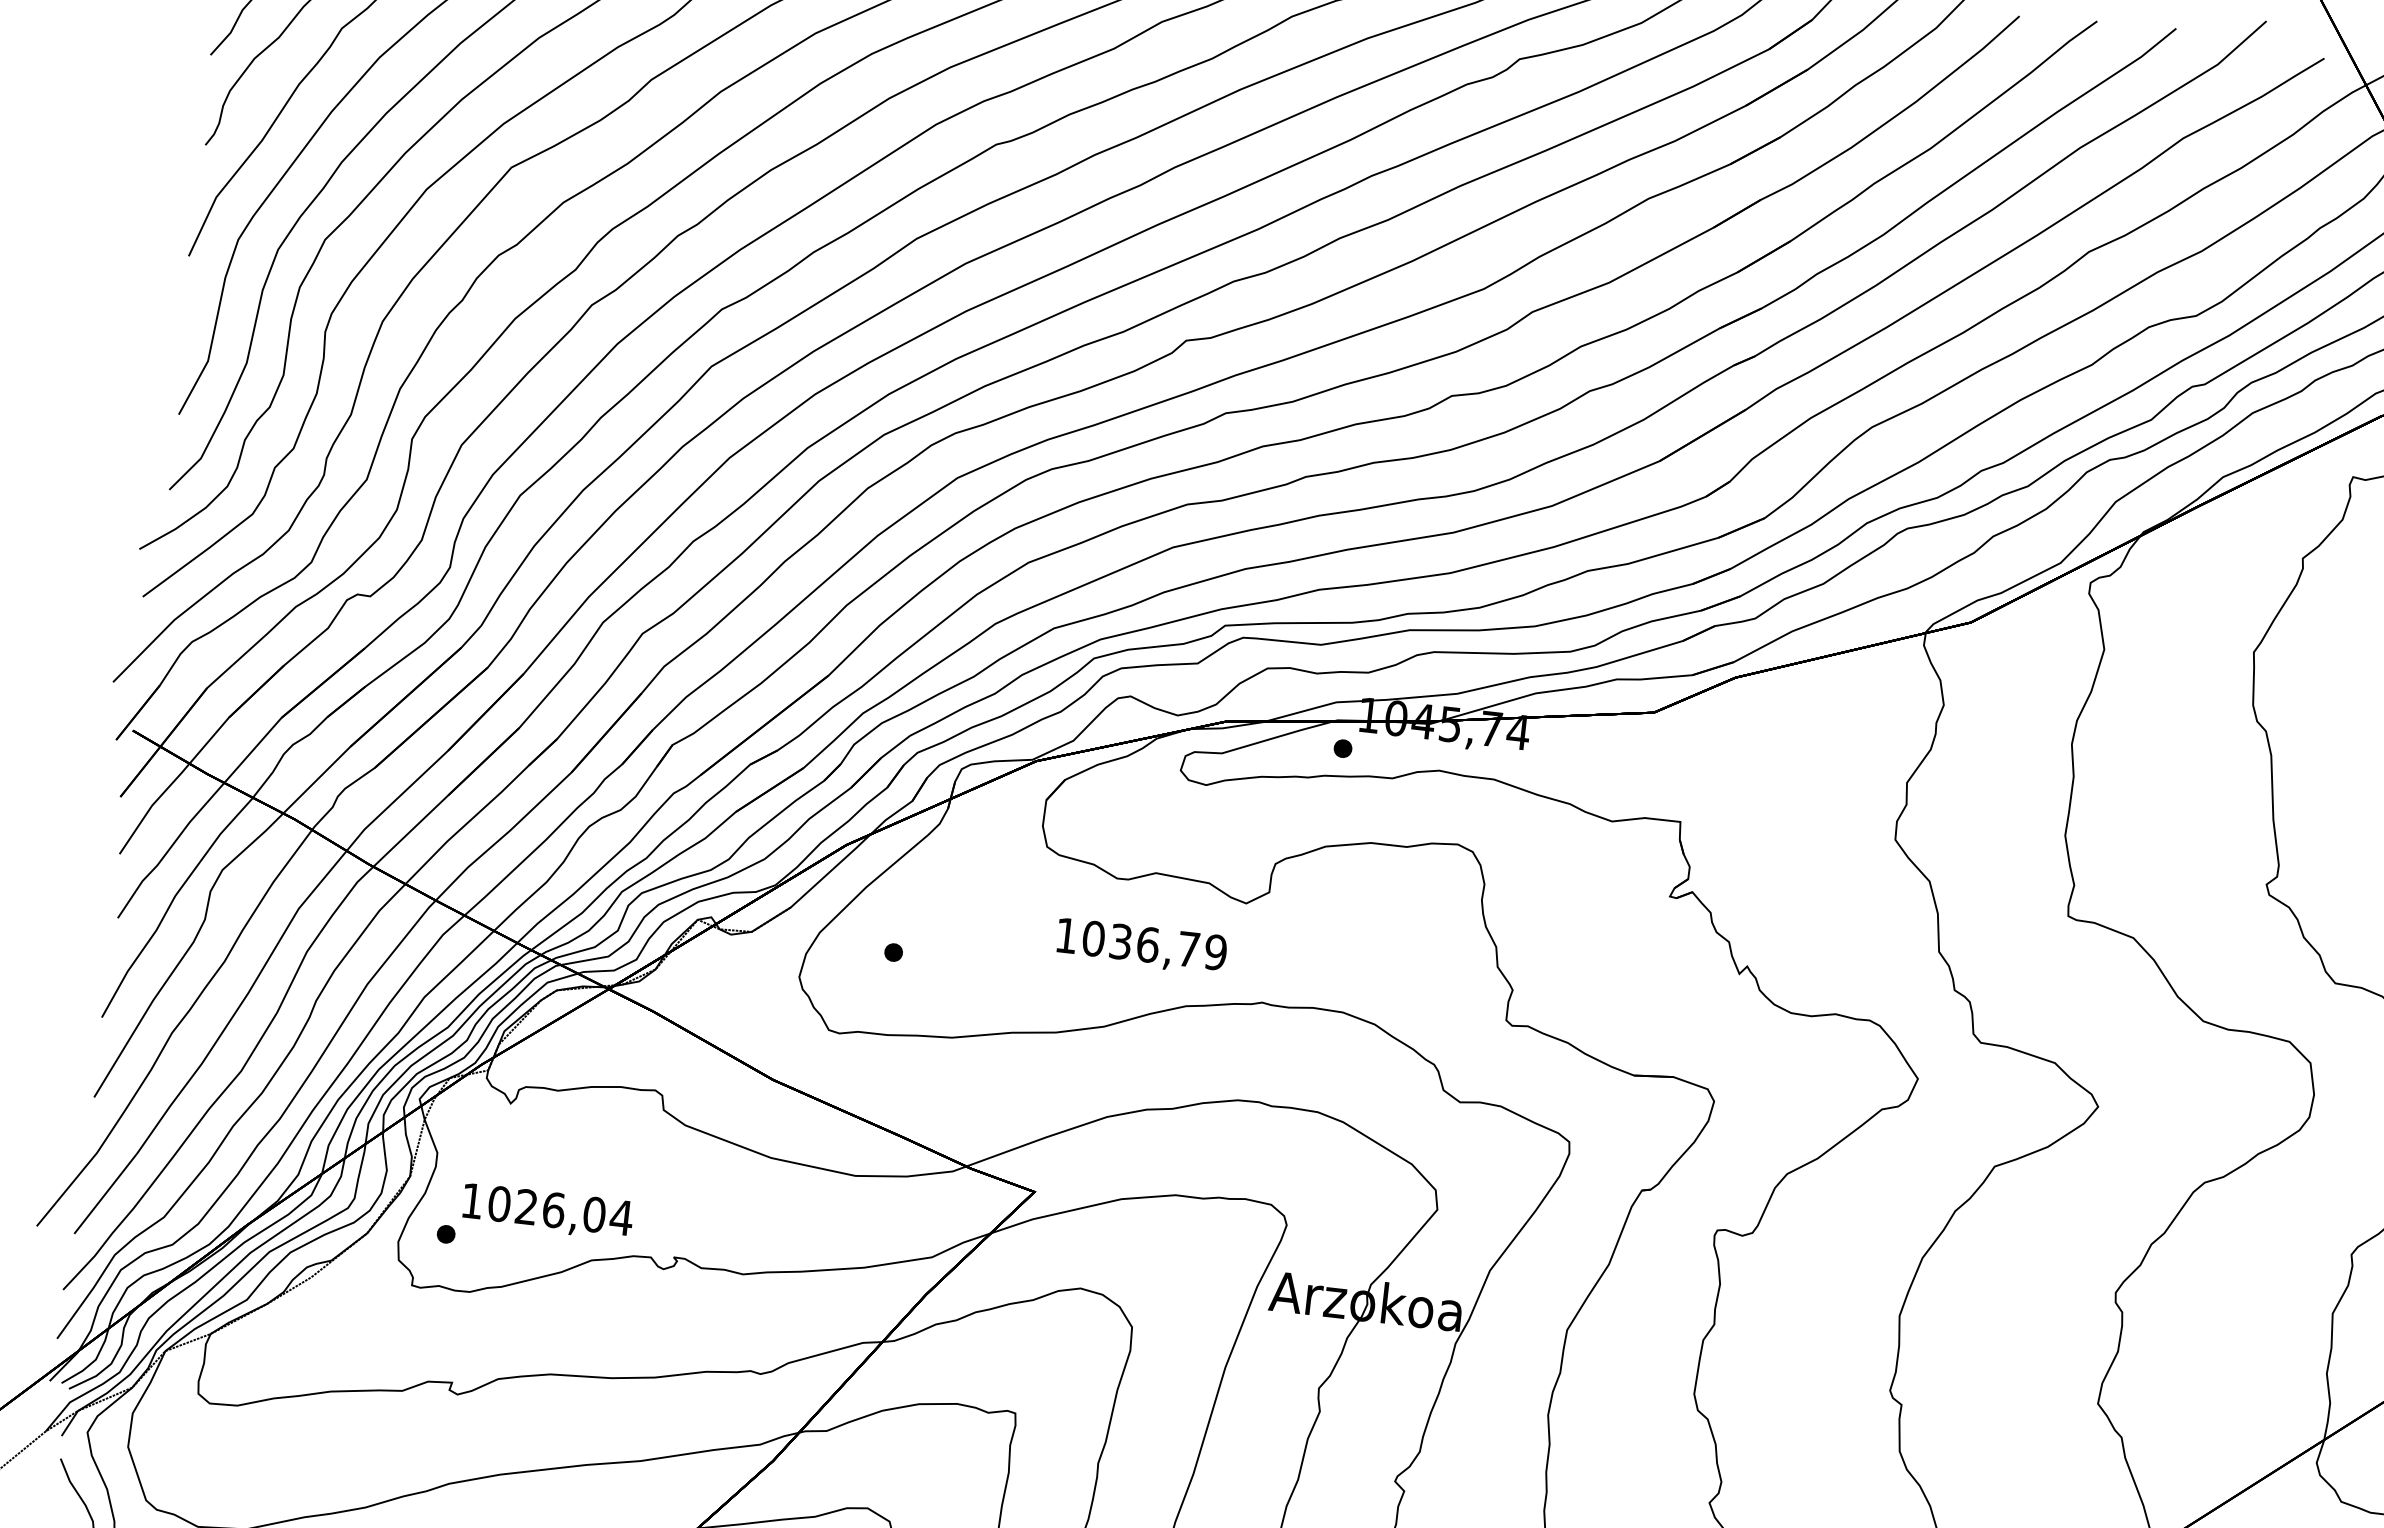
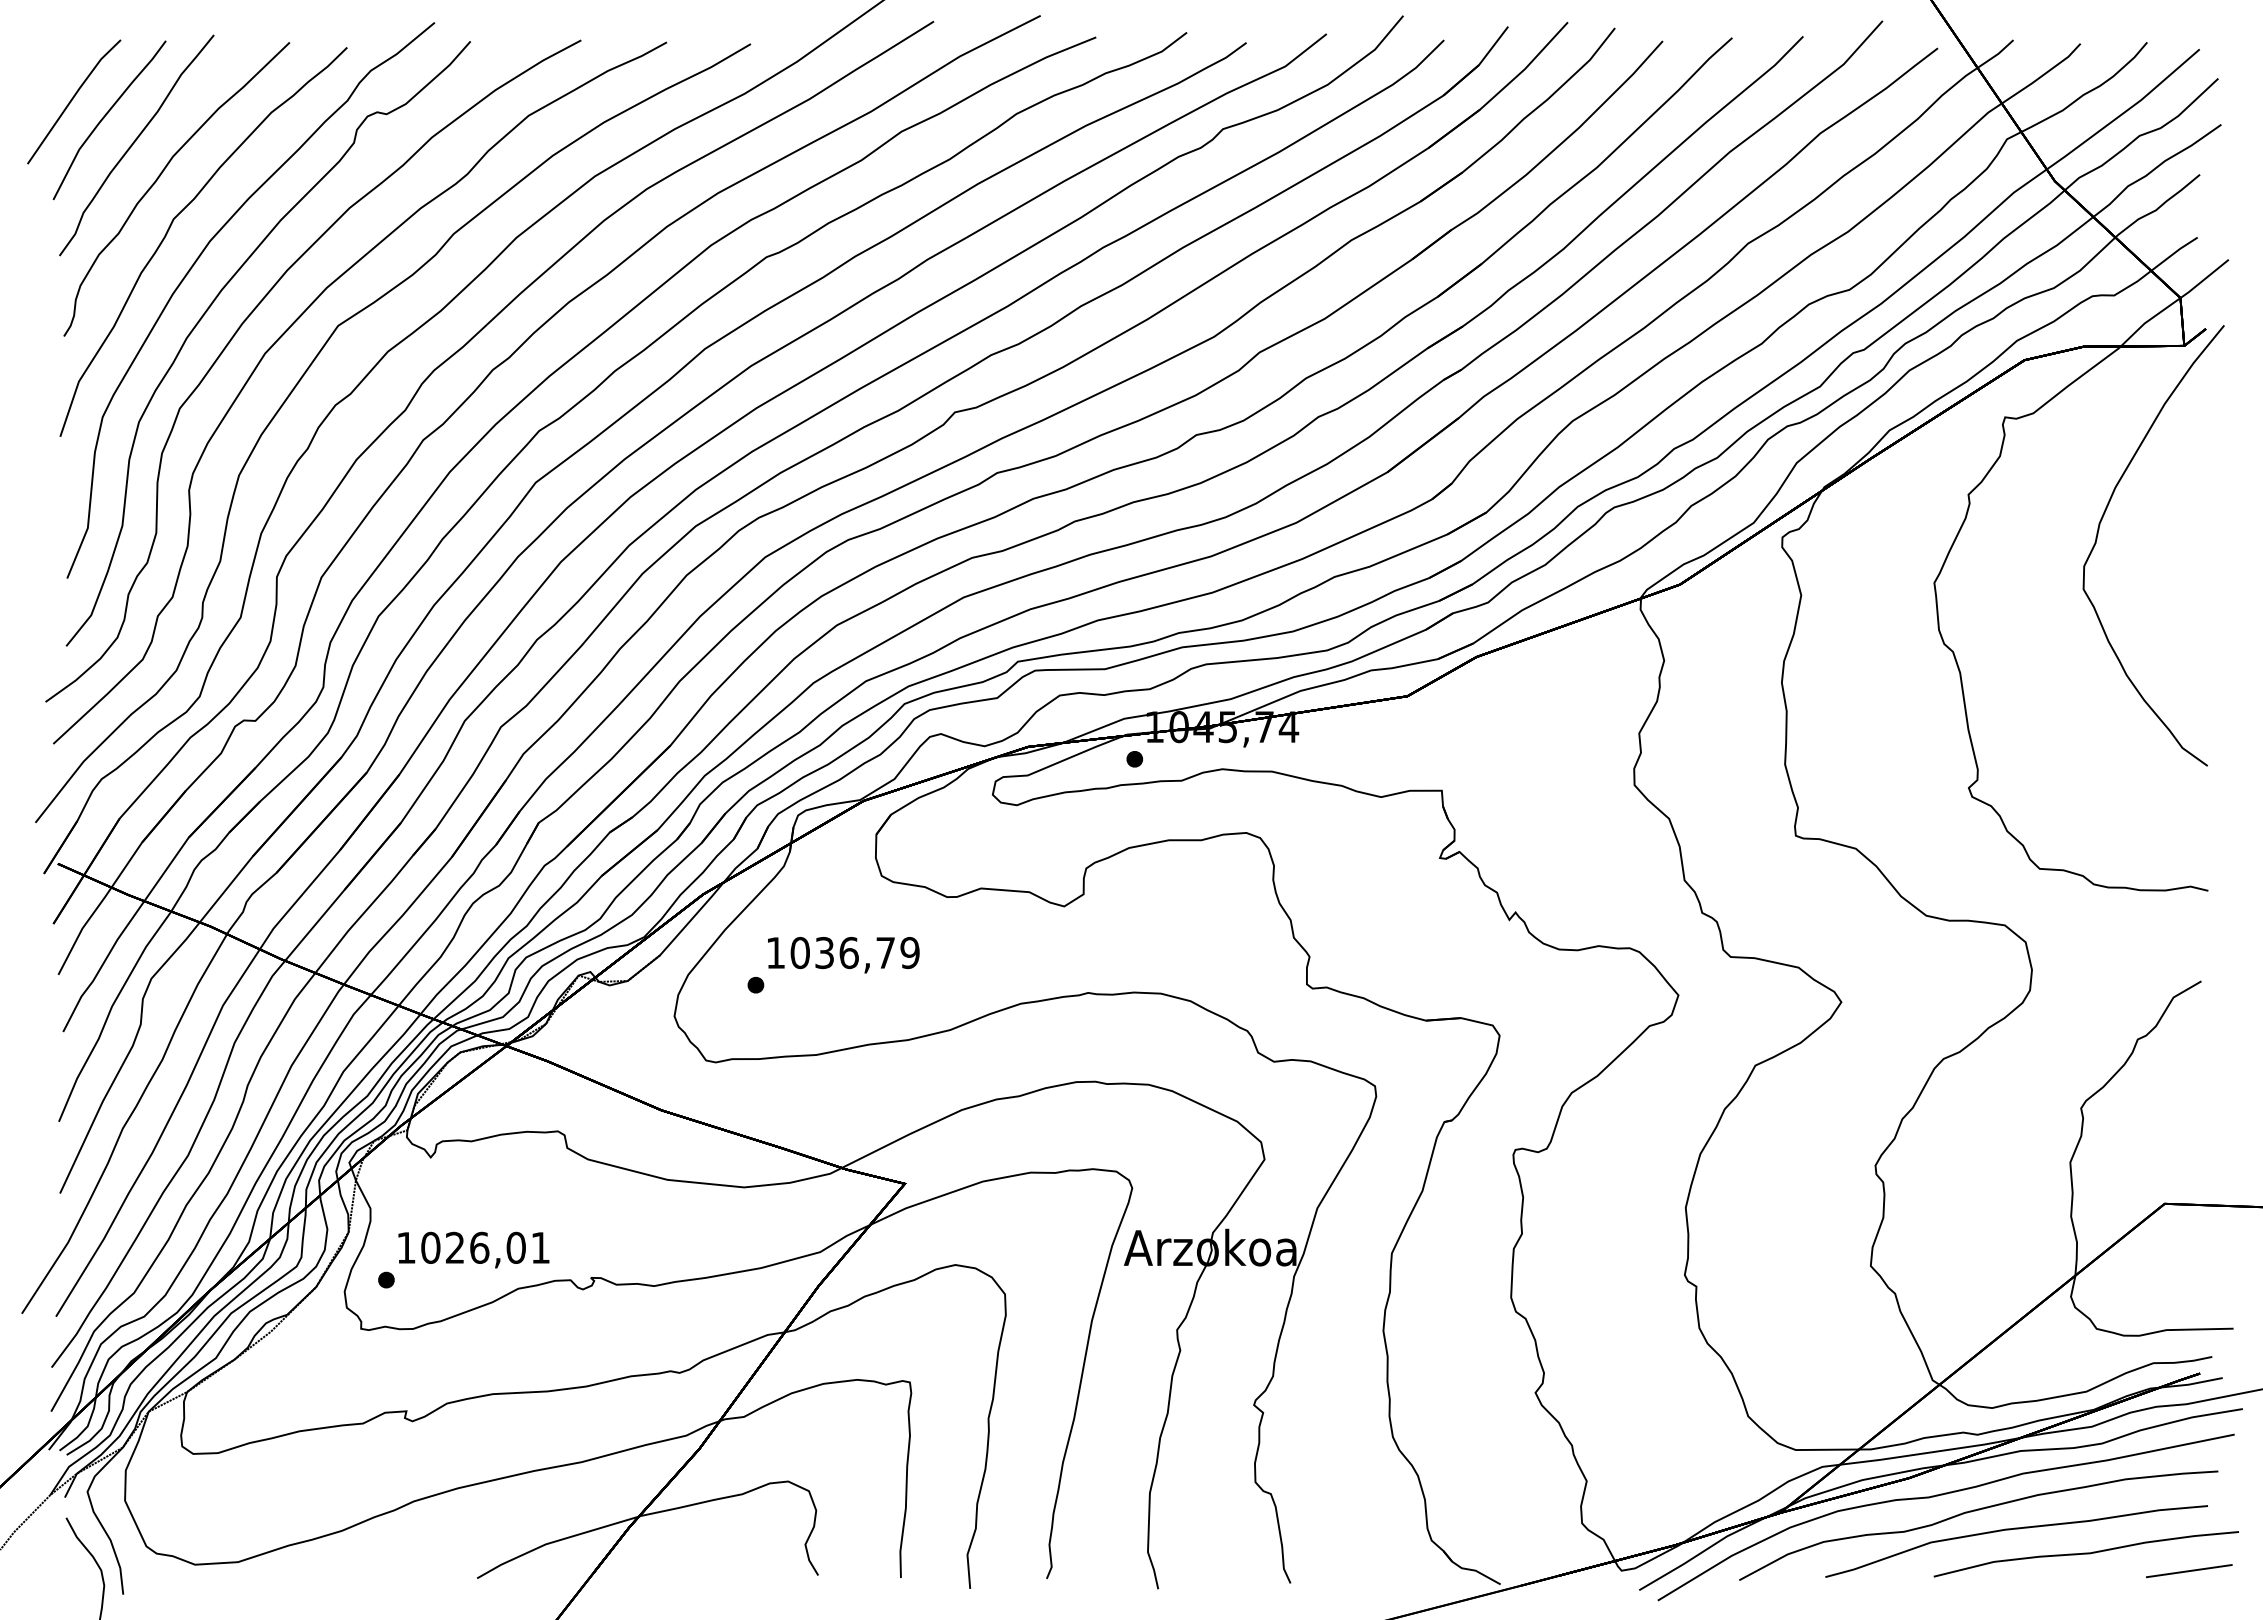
text: (1141, 946) -> (843, 955), moved
text: (621, 1217) -> (540, 1247), 1026,04 -> 1026,01

